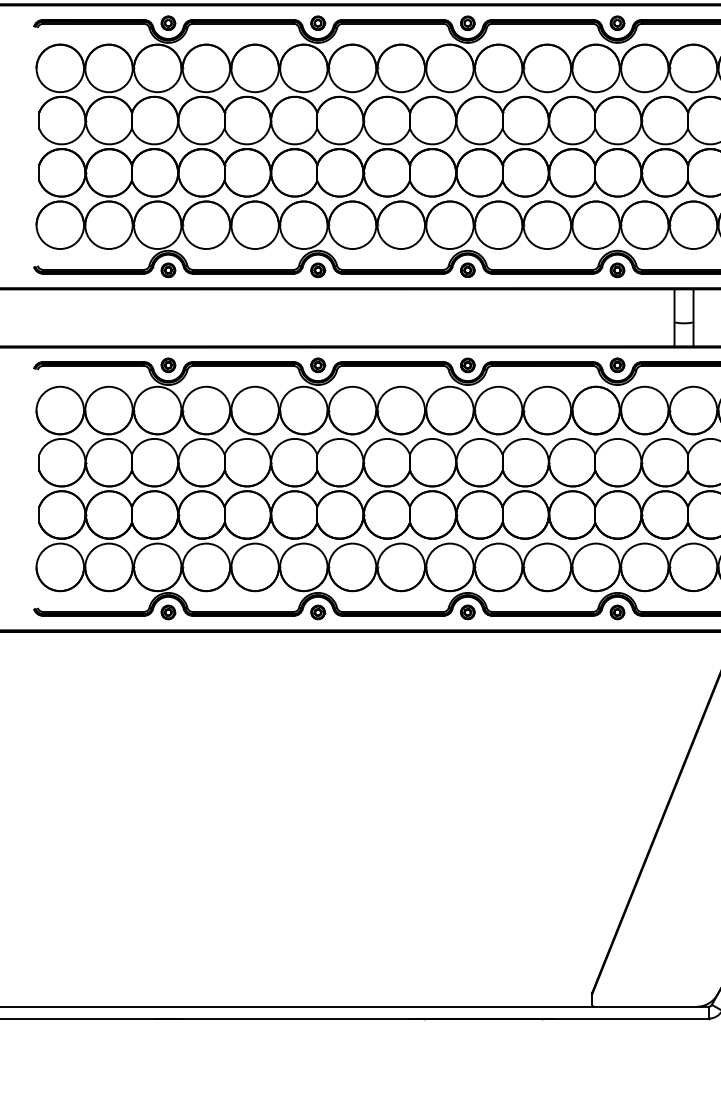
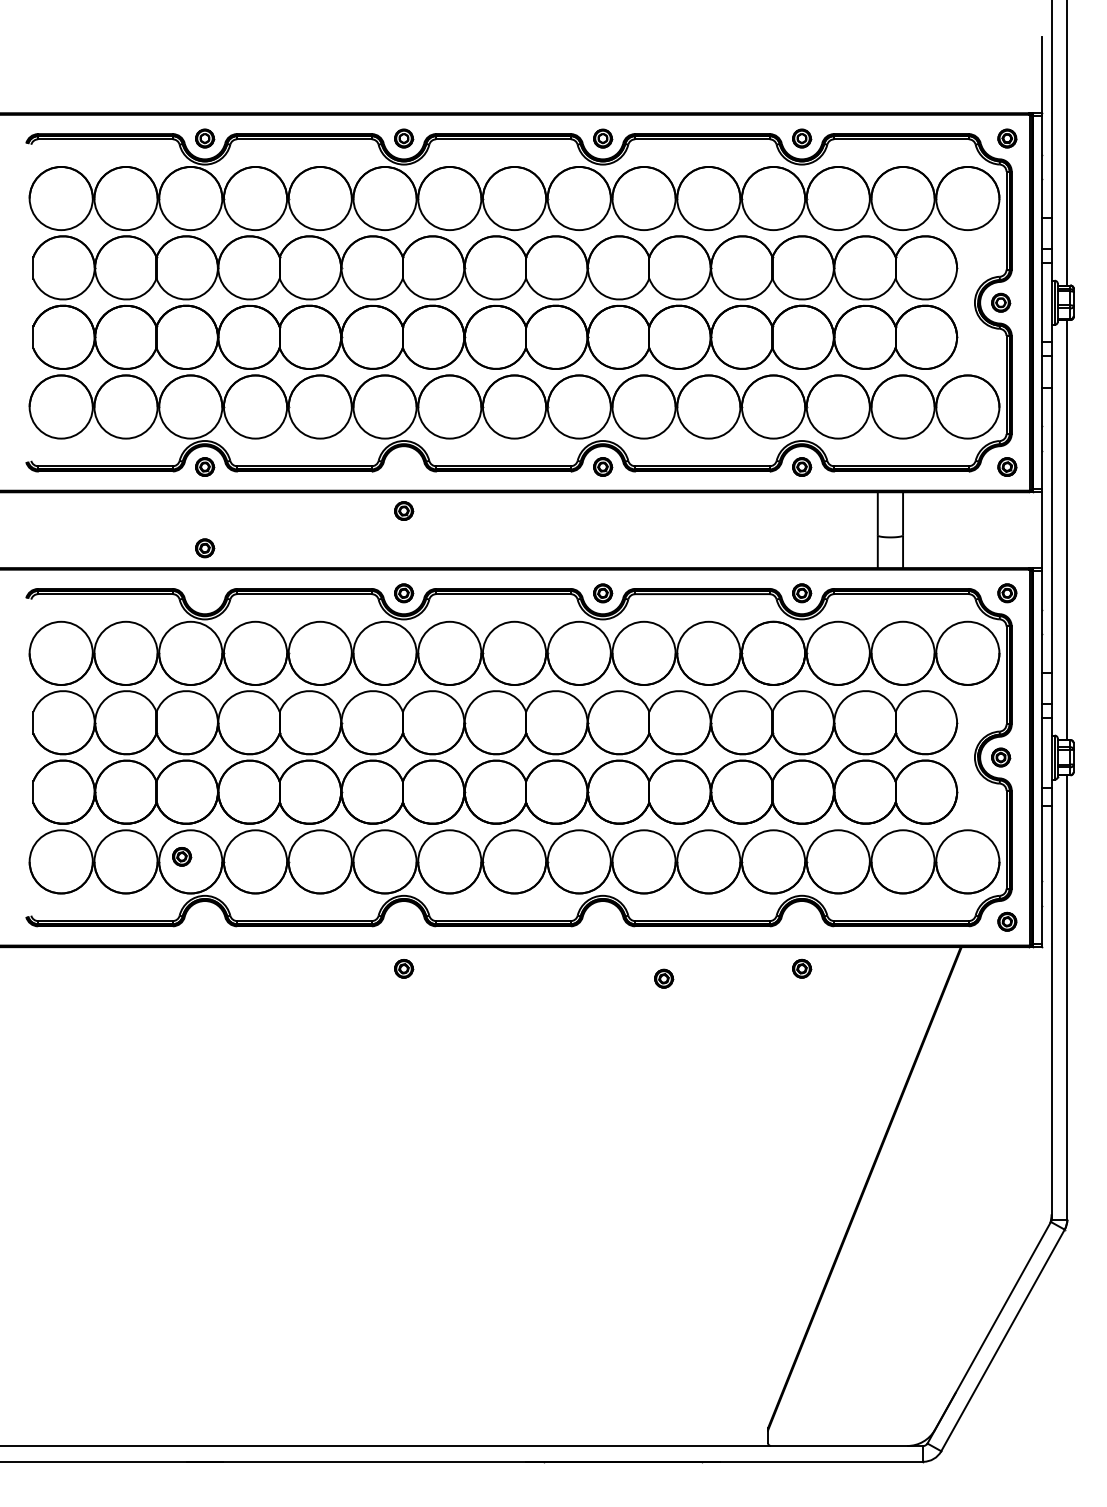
part: (318, 269) -> (404, 510), moved
part: (168, 365) -> (205, 548), moved
part: (168, 612) -> (182, 856), moved
part: (318, 612) -> (404, 968), moved
part: (468, 612) -> (664, 978), moved
part: (617, 612) -> (802, 968), moved

